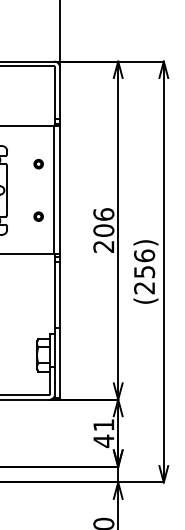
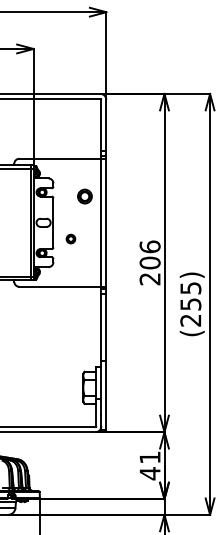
part: (38, 164) -> (84, 196), size x1.6
part: (38, 216) -> (70, 238), moved
text: (144, 255) -> (190, 287), (256) -> (255)

